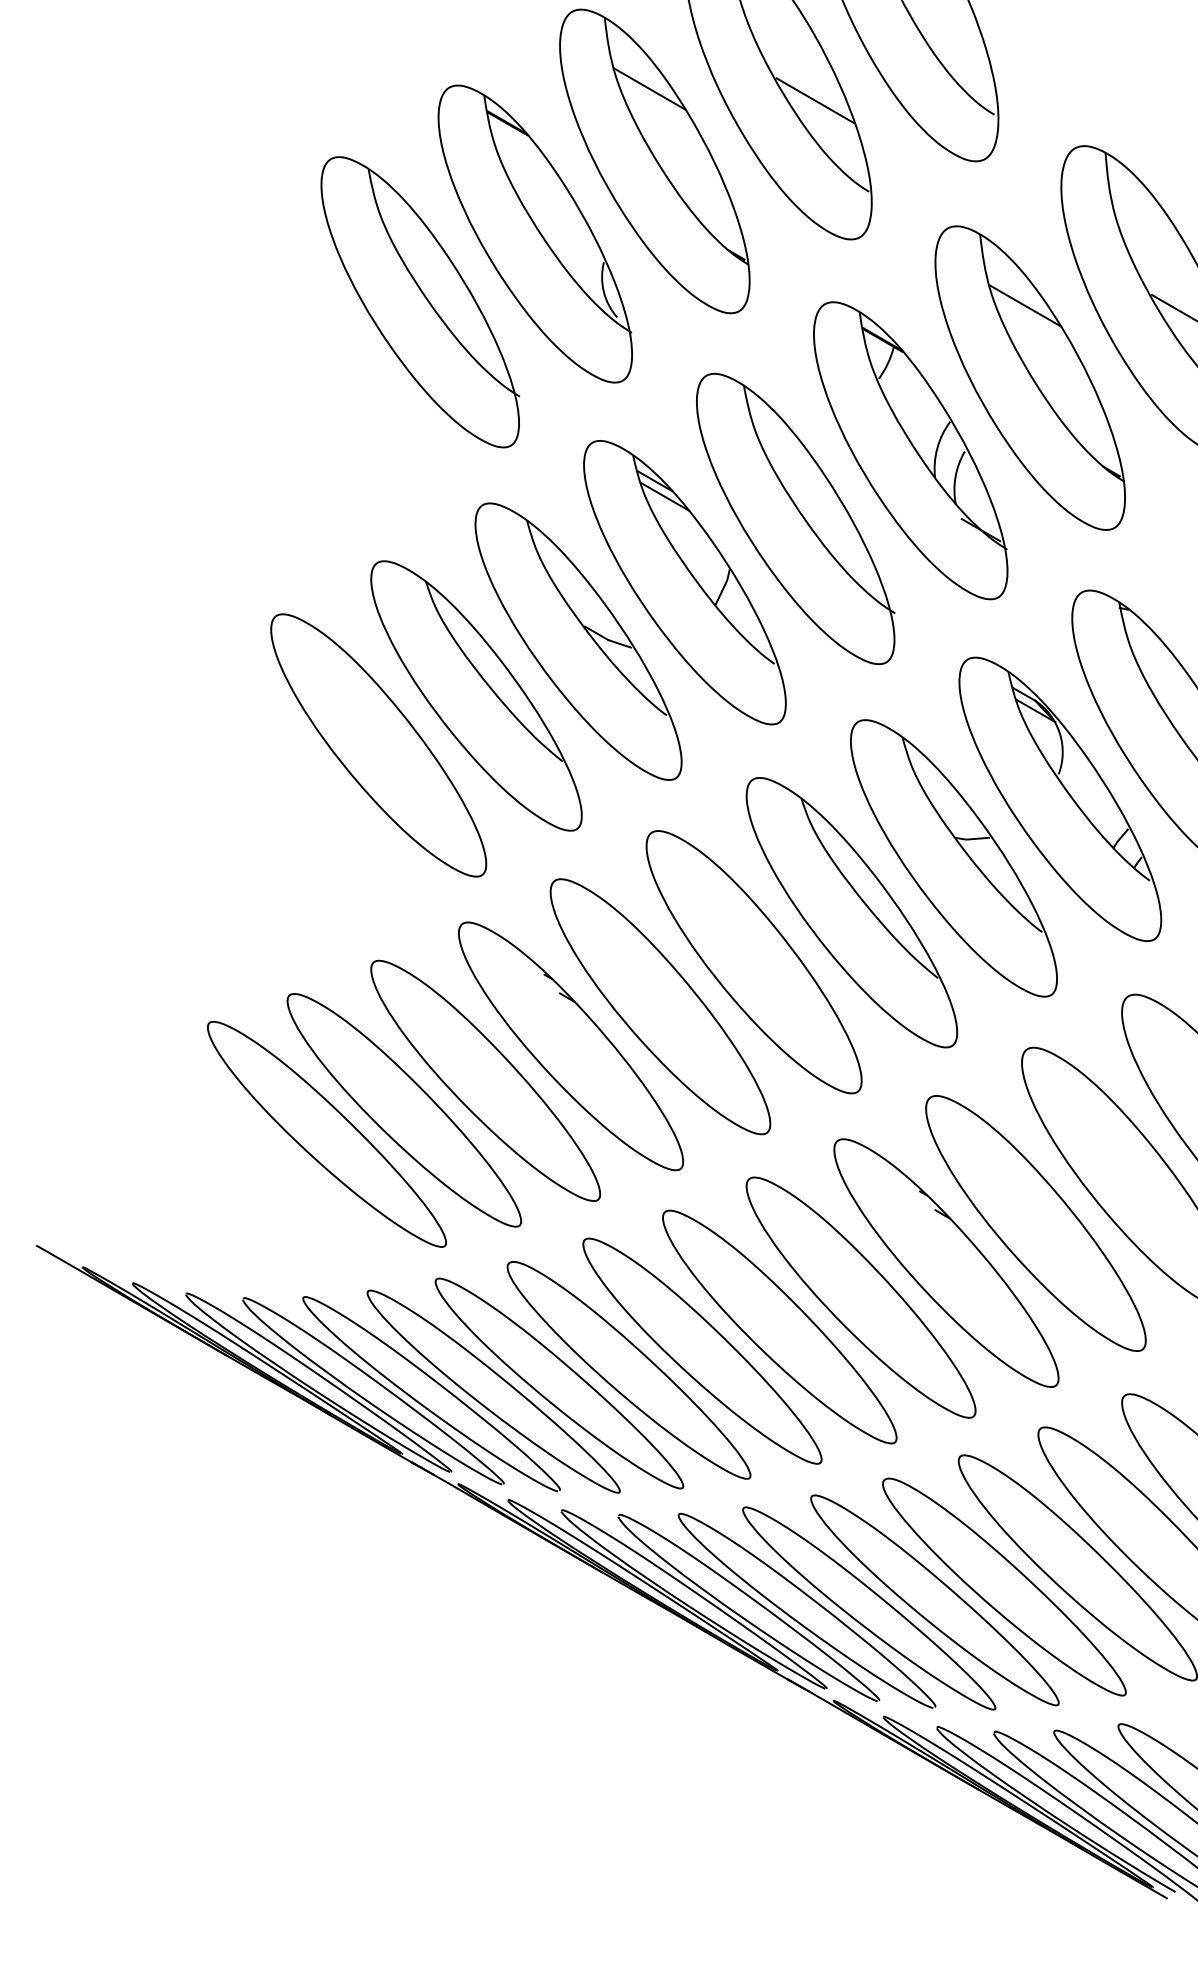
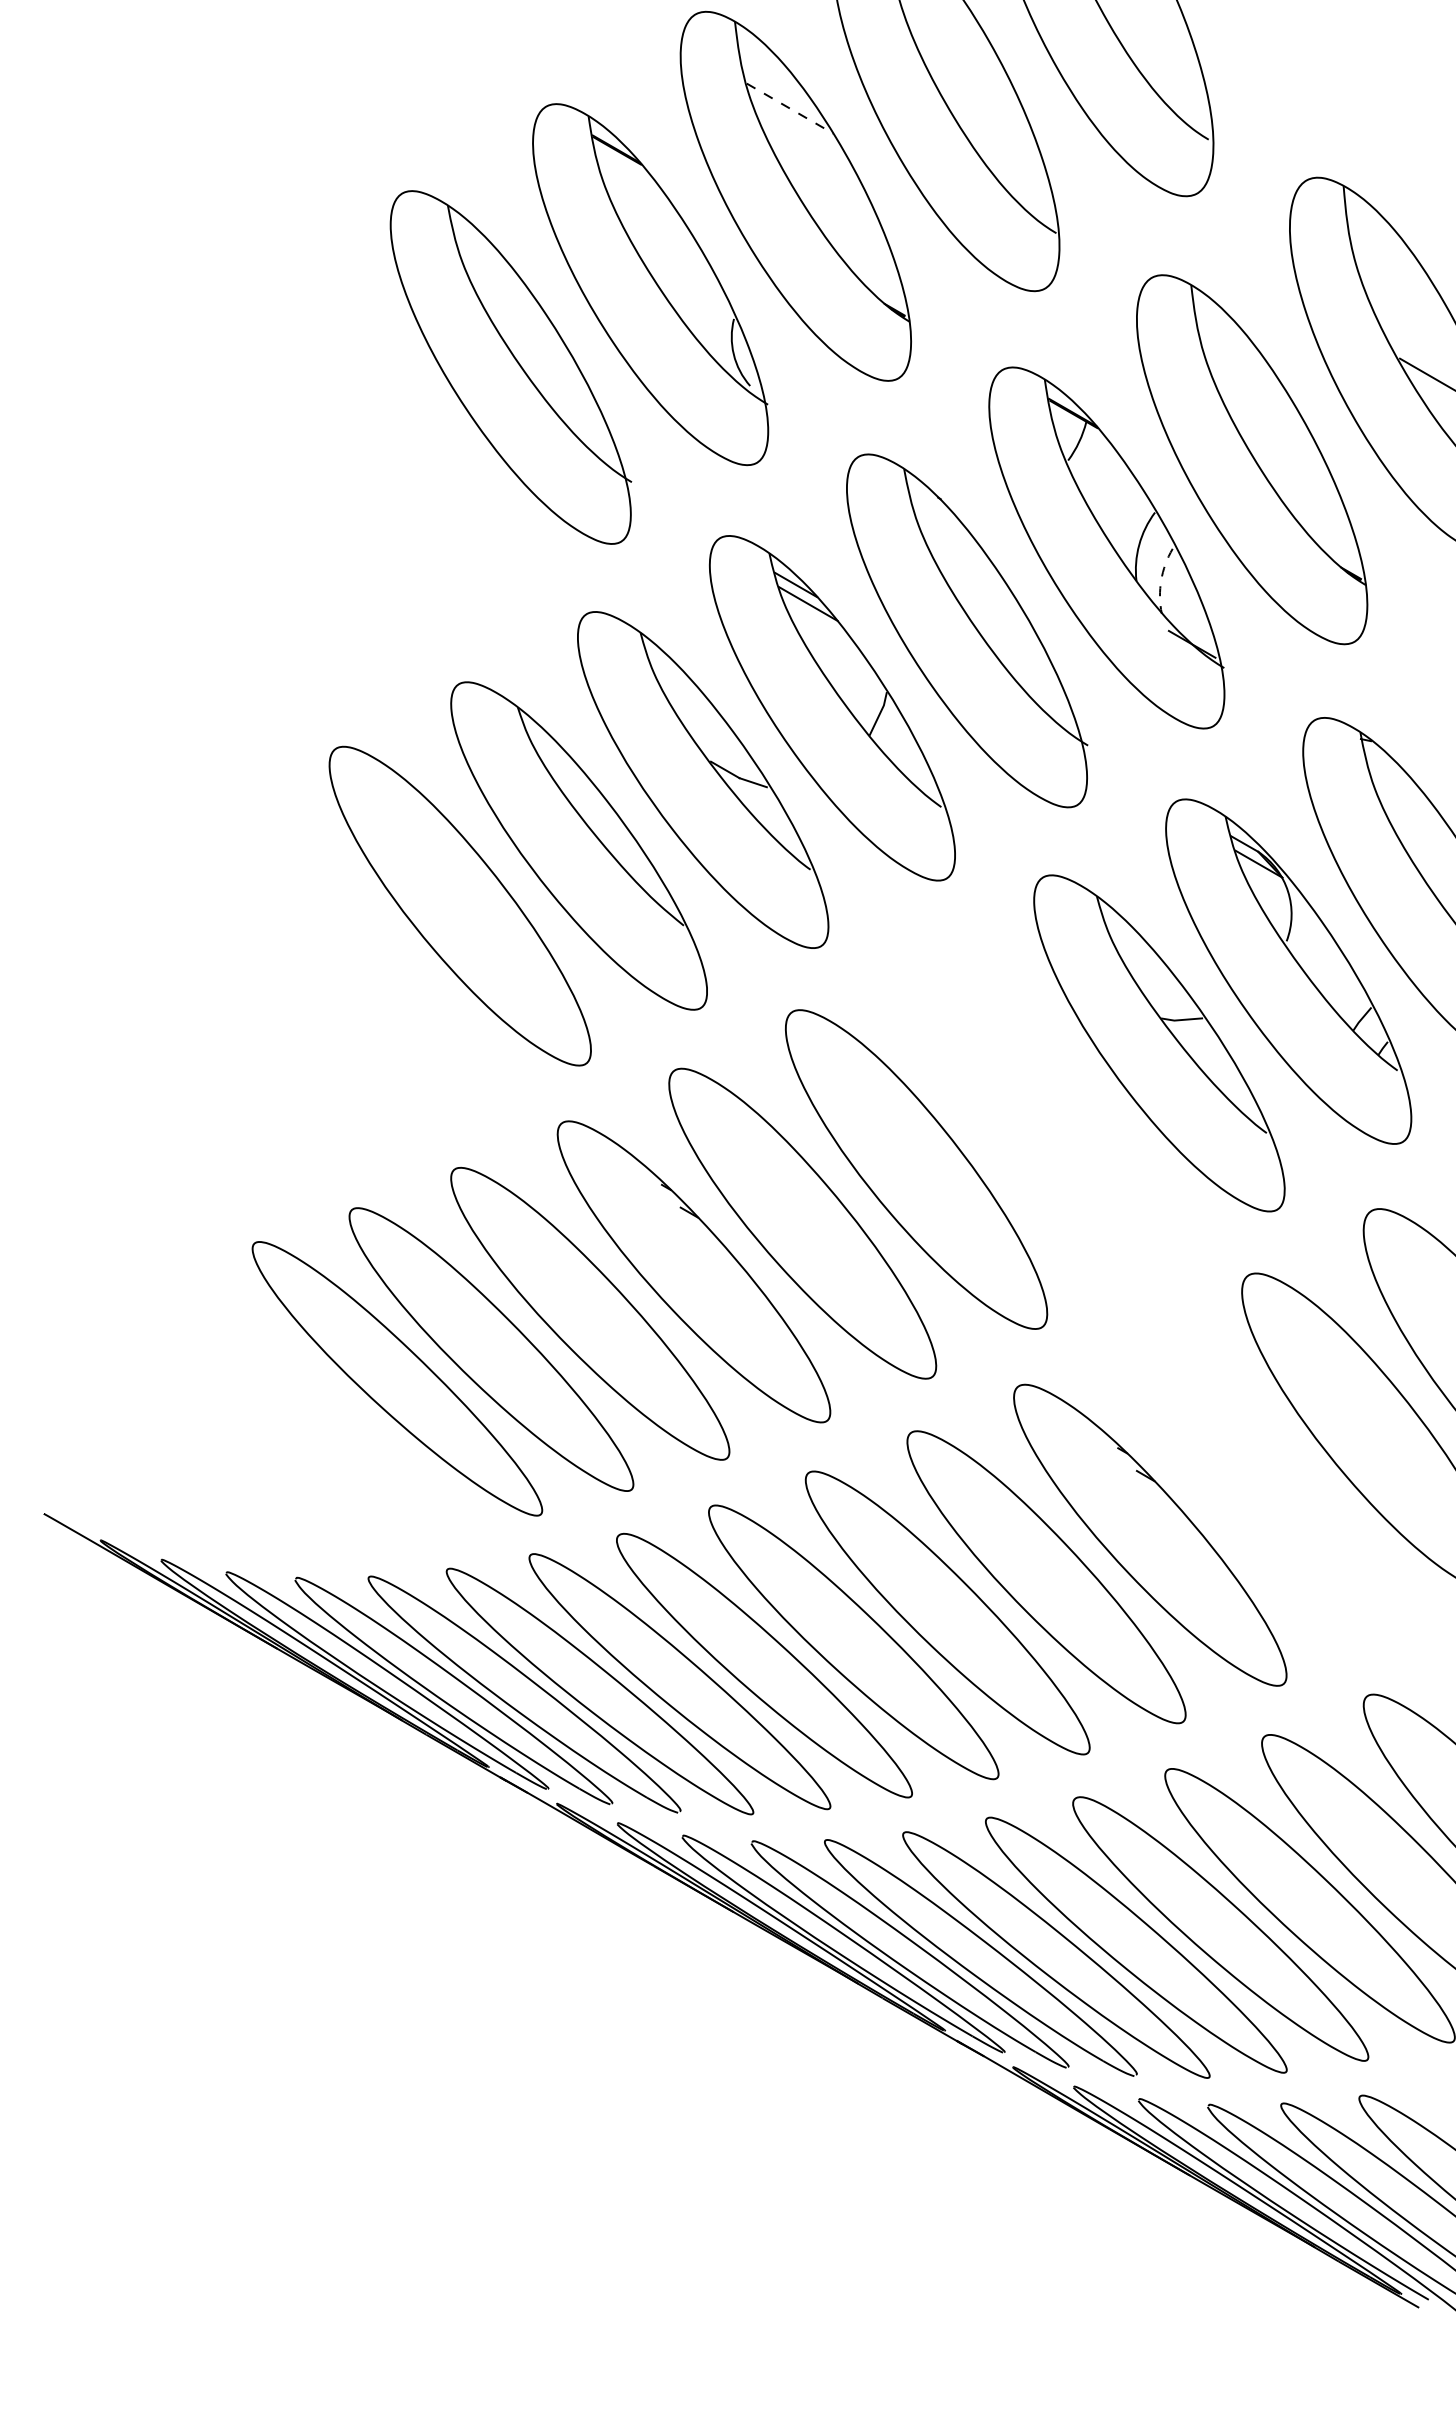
line: (650, 89) -> (790, 108), solid -> dashed
line: (814, 100) -> (990, 122), removed
line: (1025, 306) -> (1246, 372), removed
arc: (955, 477) -> (1161, 580), solid -> dashed
part: (852, 912) -> (1035, 1109), removed
part: (1035, 1223) -> (1258, 1487), removed

